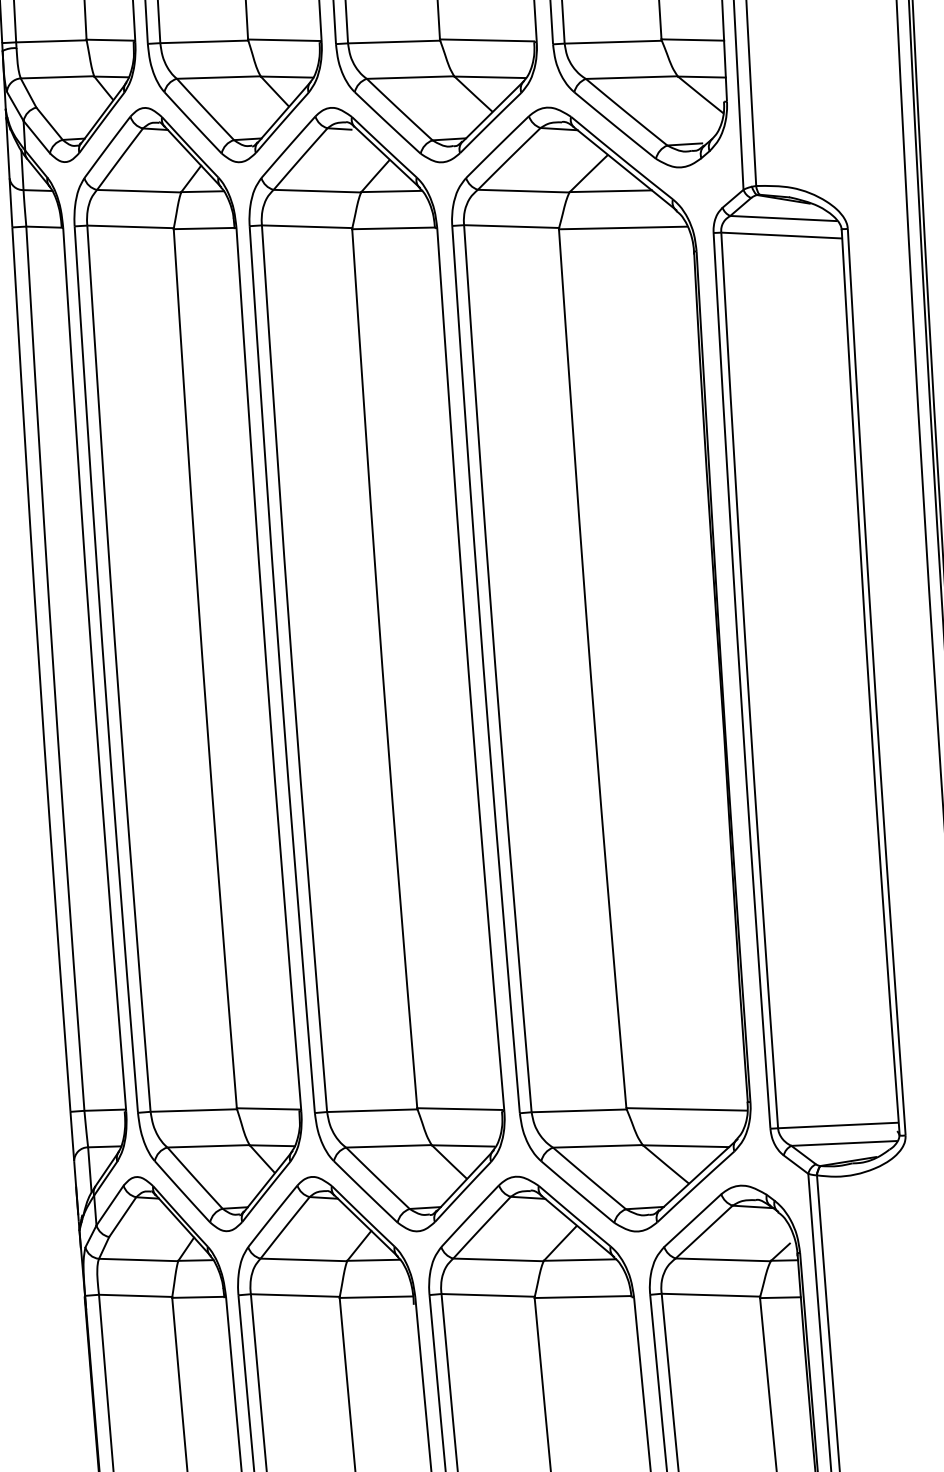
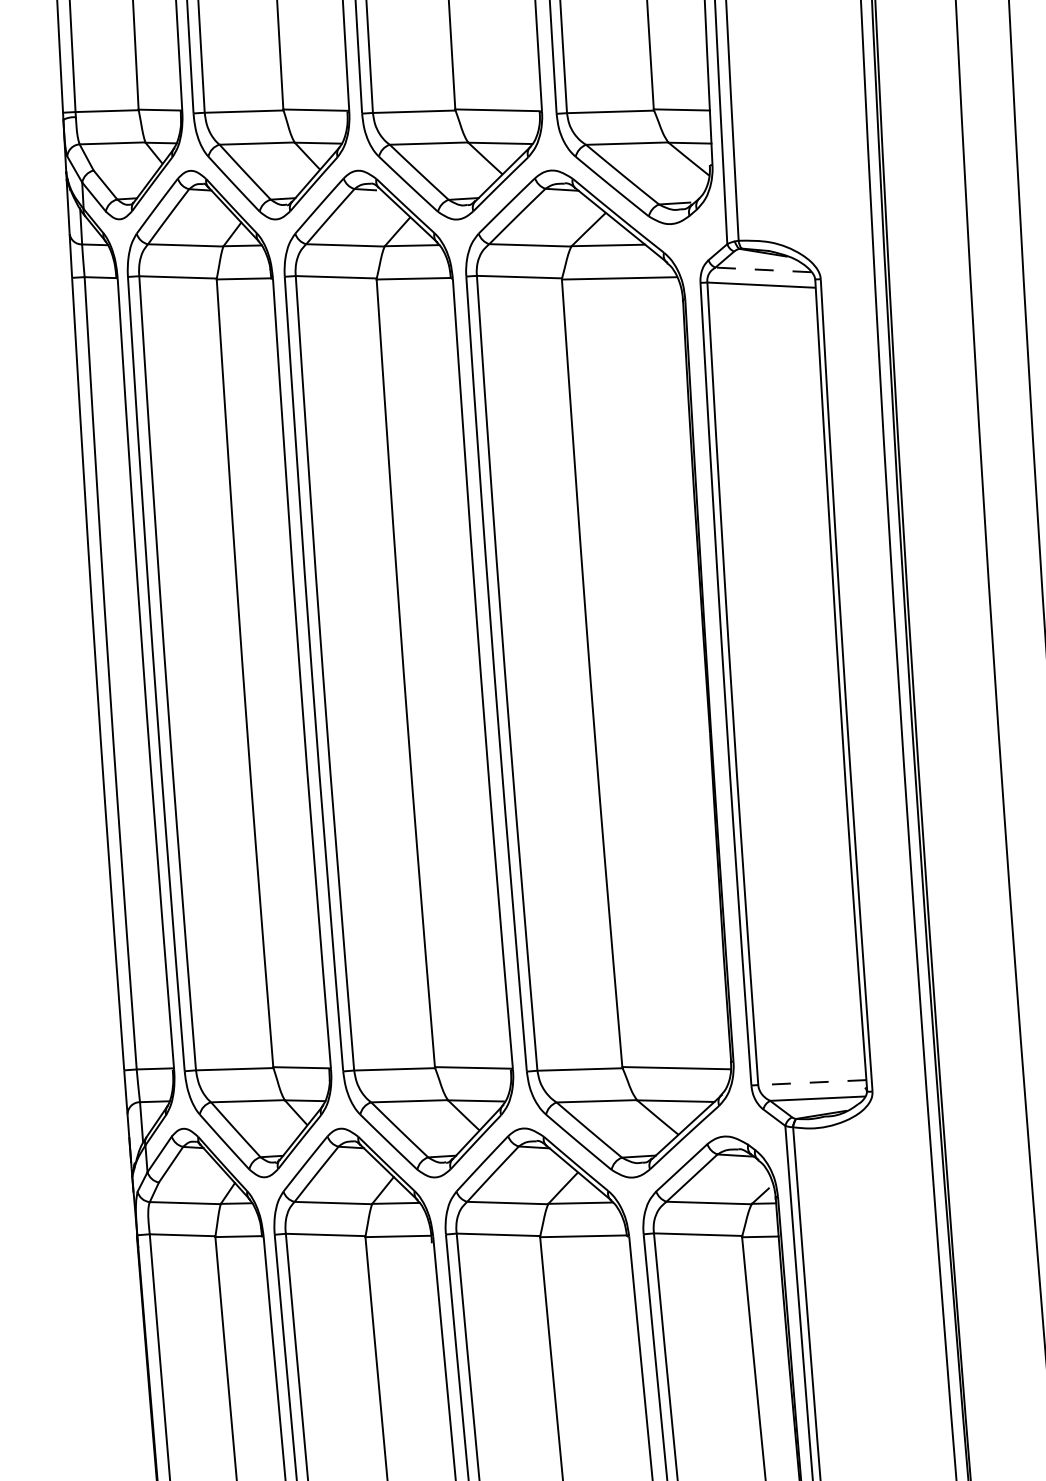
line: (785, 218) -> (764, 269), solid -> dashed
line: (838, 1125) -> (812, 1082), solid -> dashed

